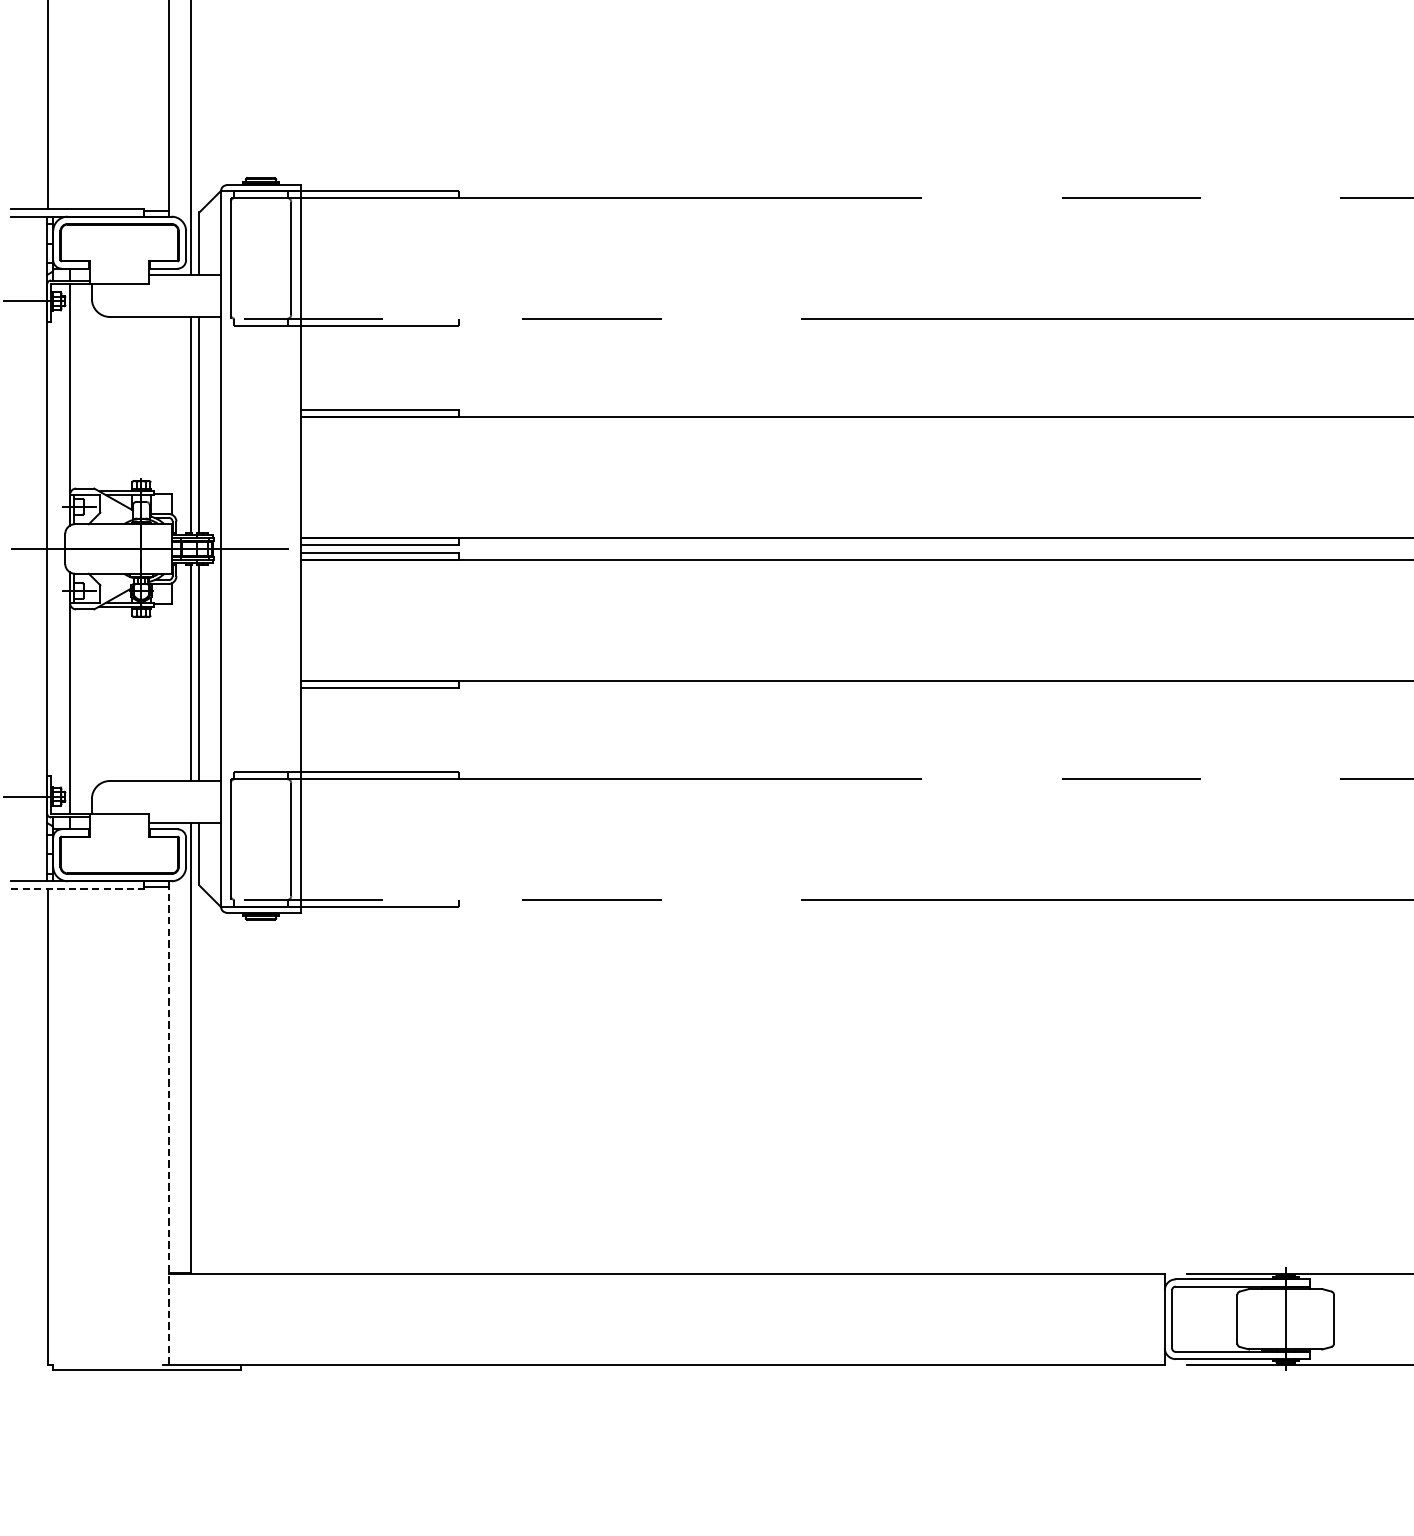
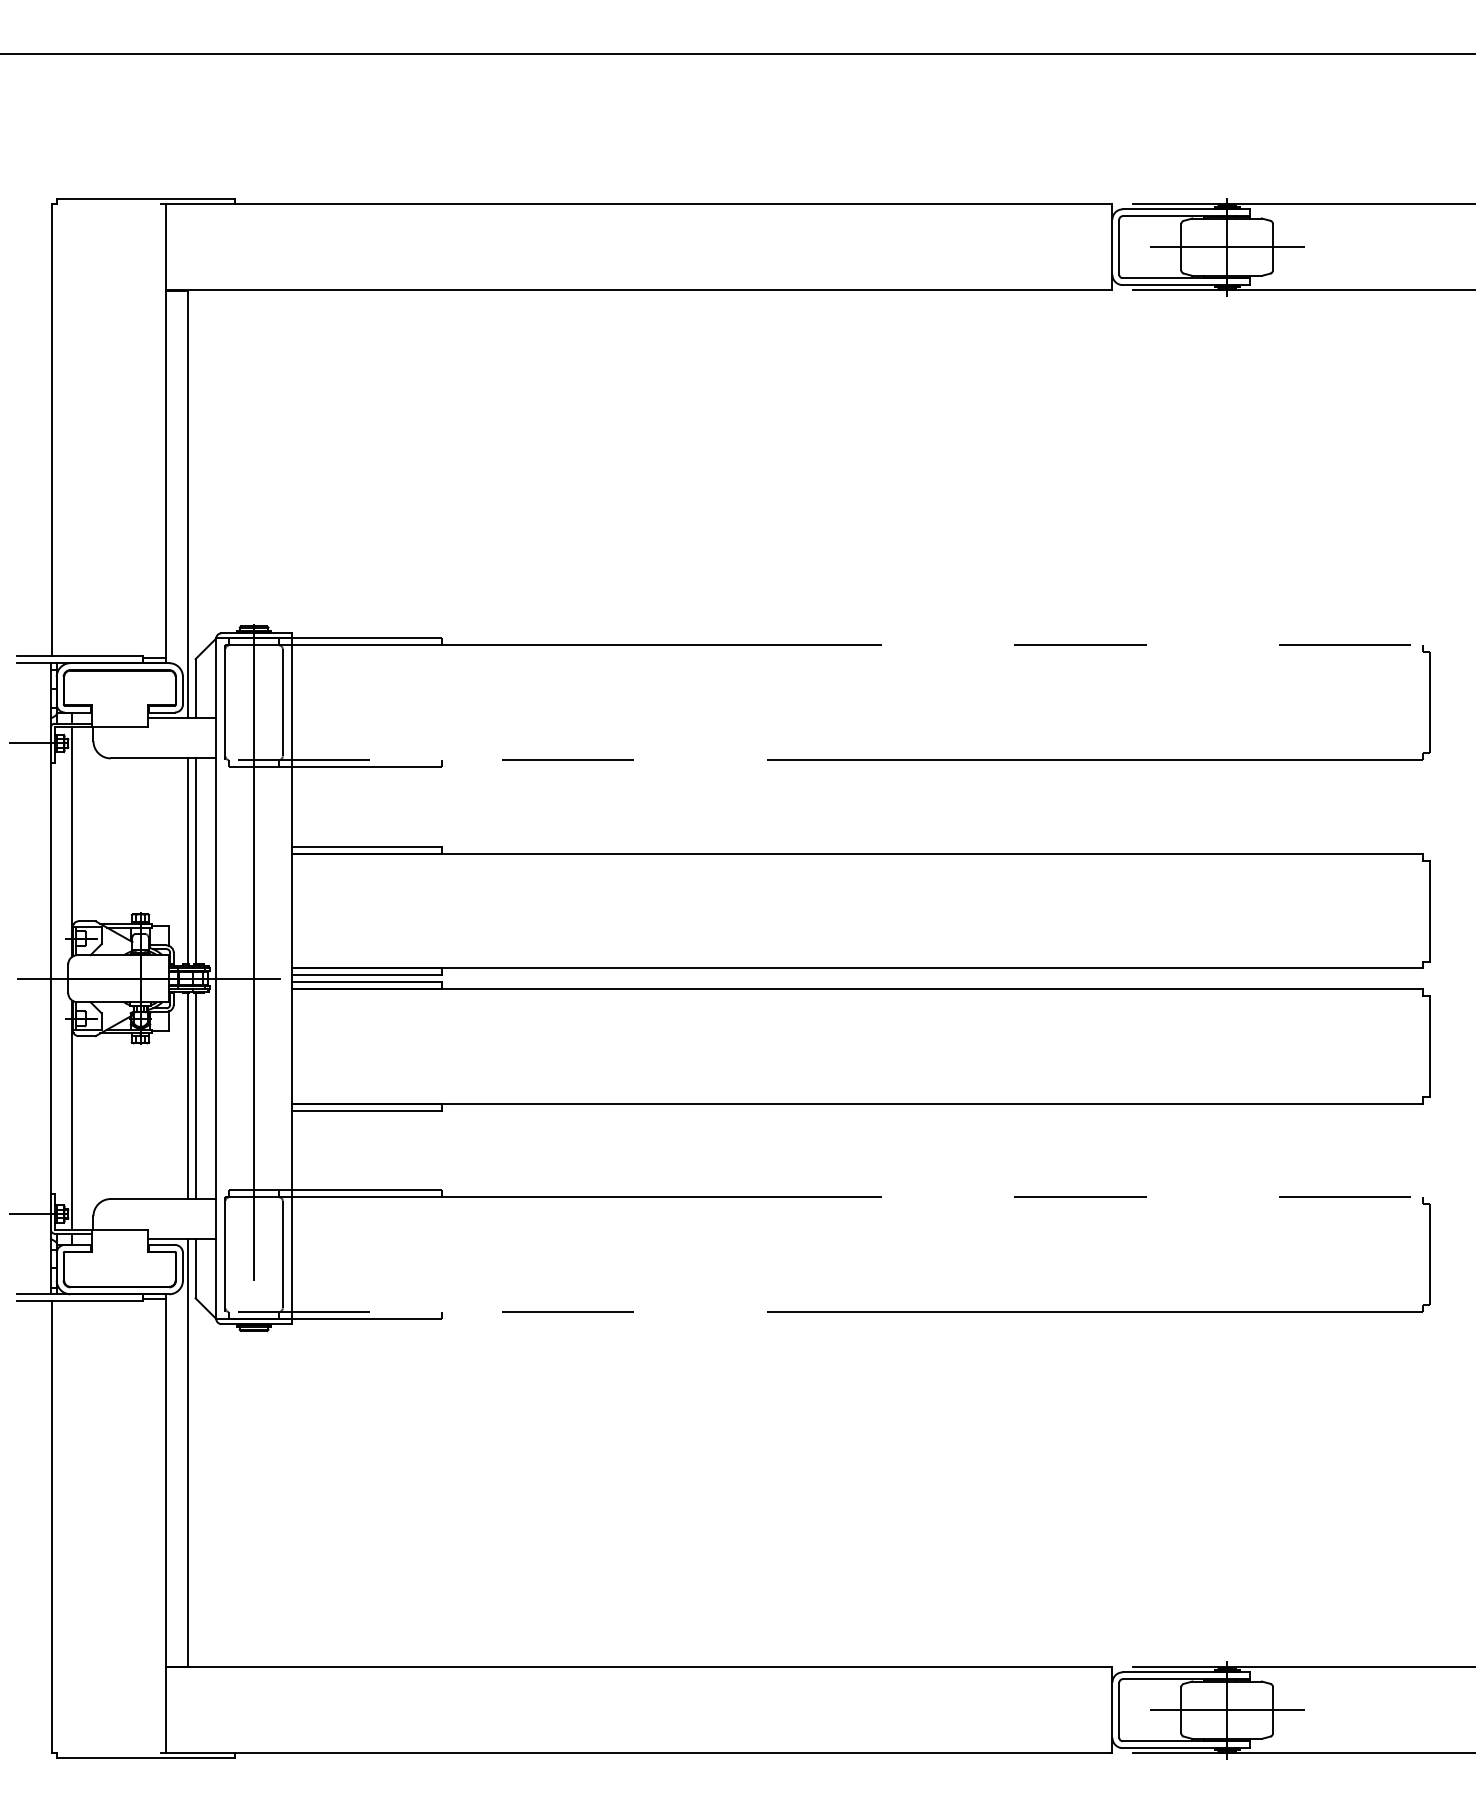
line: (261, 548) -> (254, 978), added
line: (78, 888) -> (80, 1301), dashed -> solid
line: (168, 1122) -> (166, 1523), dashed -> solid
line: (1284, 1319) -> (1226, 1710), added

